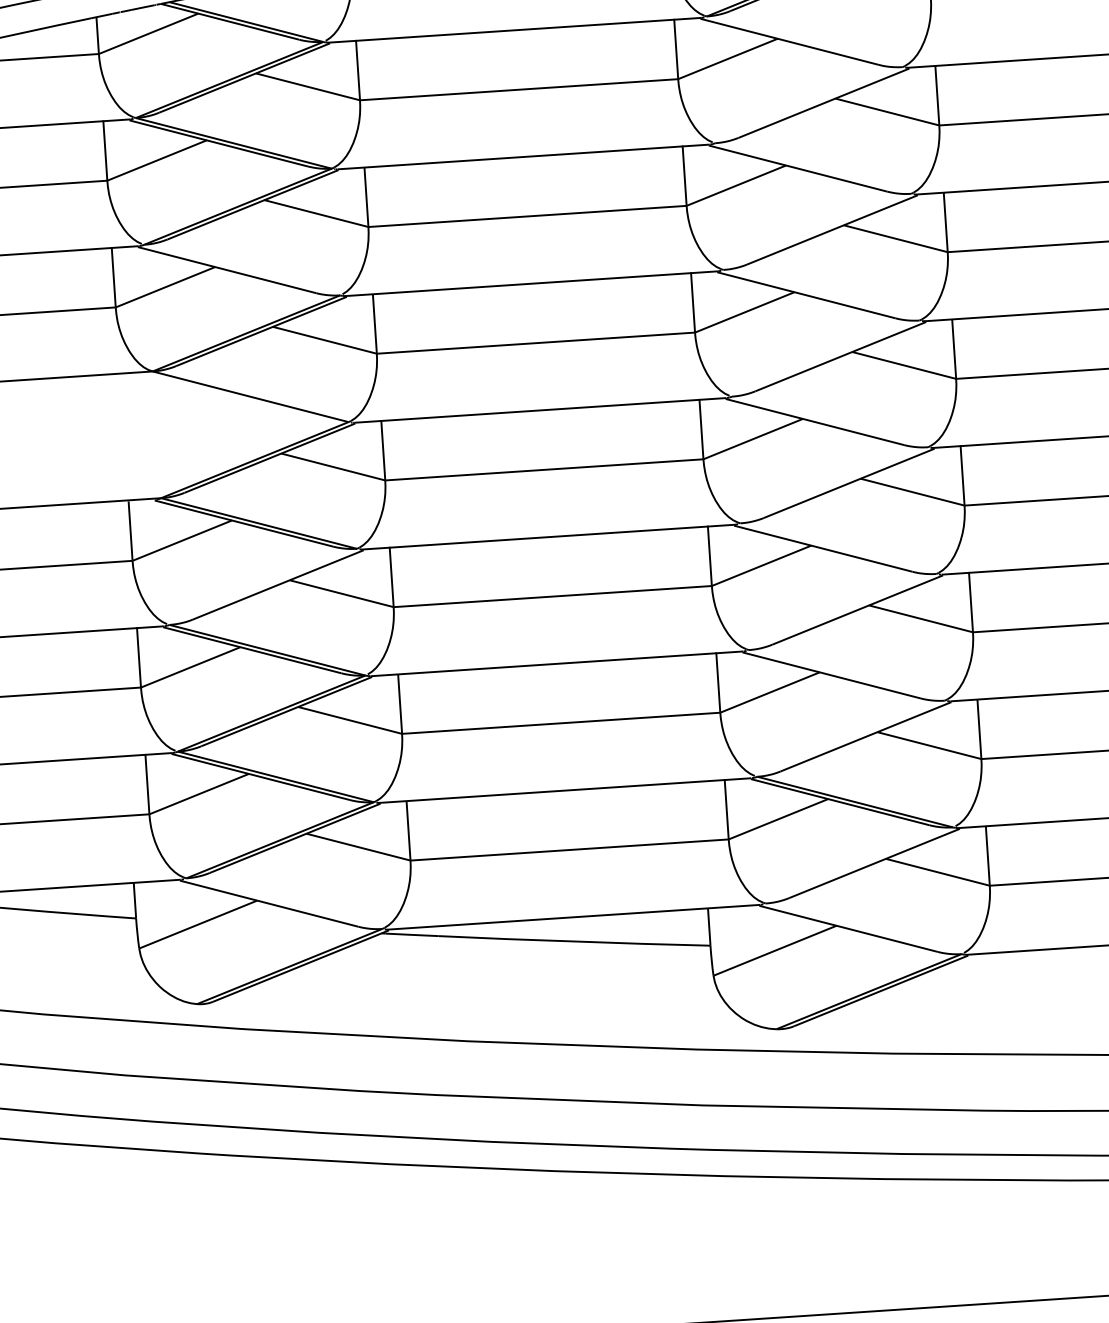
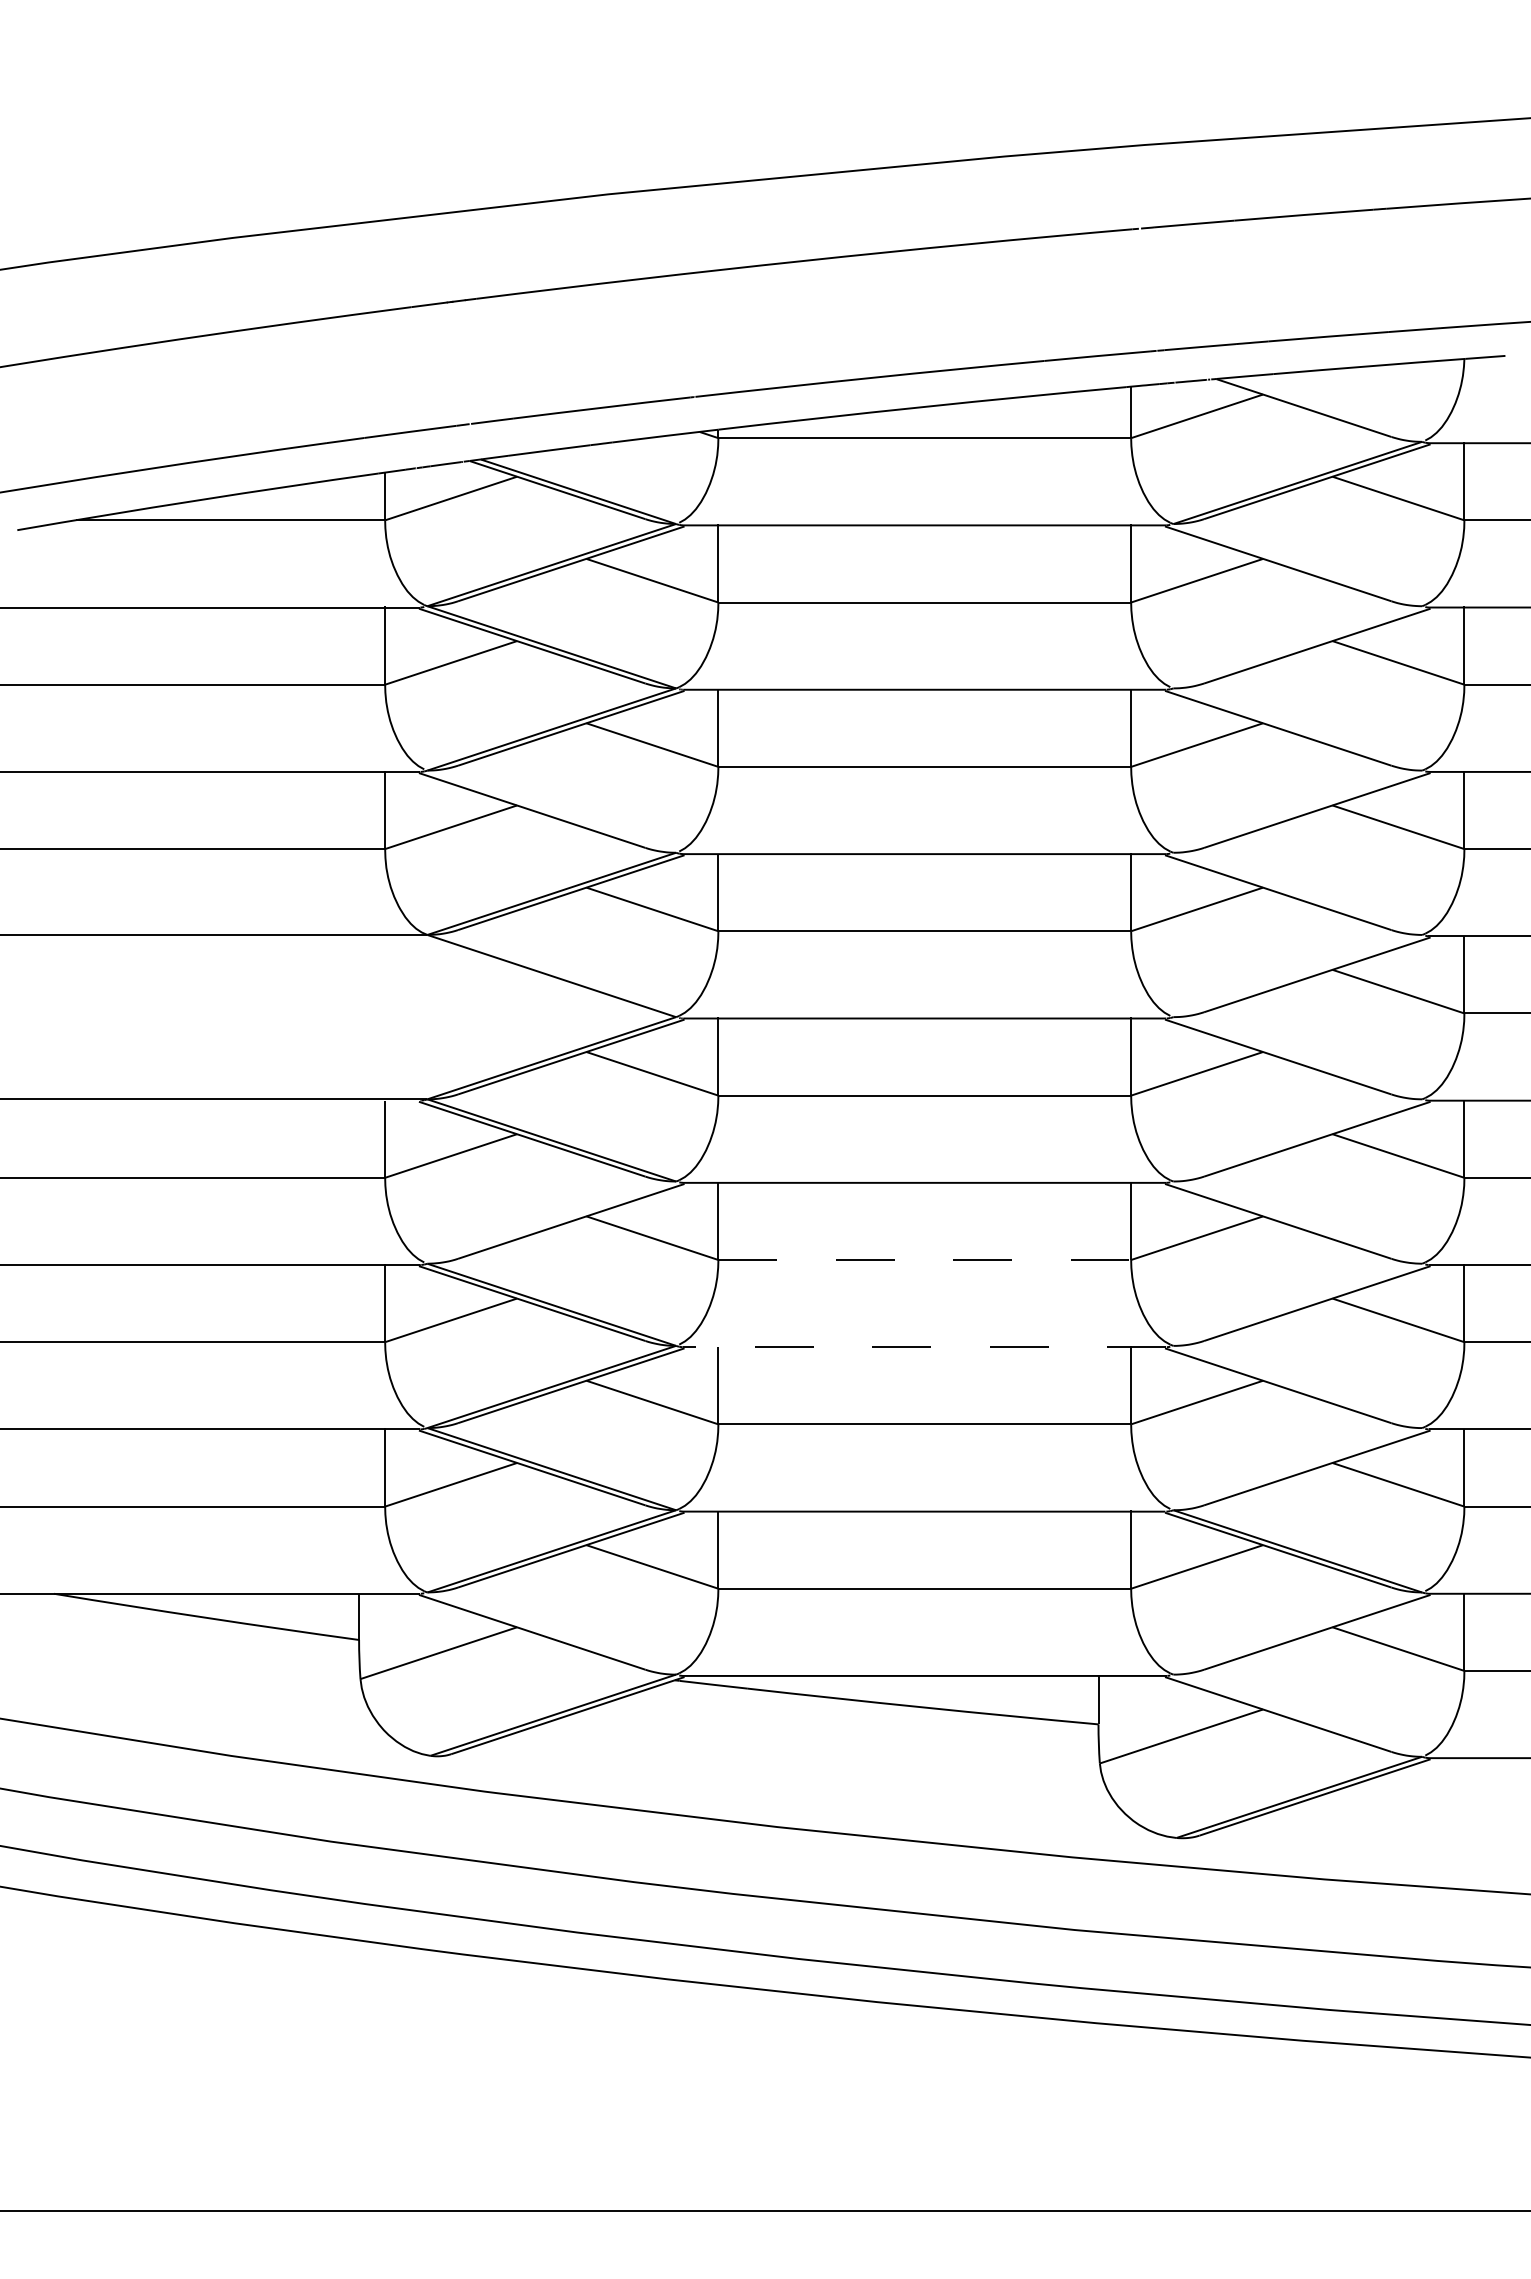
line: (553, 596) -> (925, 1260), solid -> dashed
line: (556, 664) -> (923, 1347), solid -> dashed

